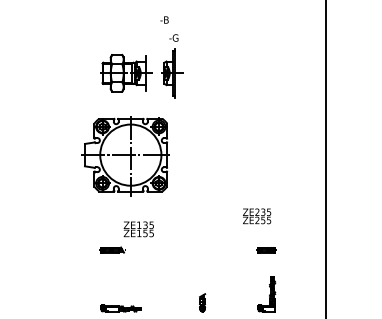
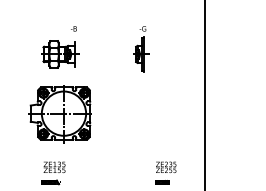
text: (164, 19) -> (73, 28), moved
part: (172, 66) -> (141, 49), moved
text: (257, 216) -> (166, 167), moved
text: (138, 229) -> (54, 167), moved

